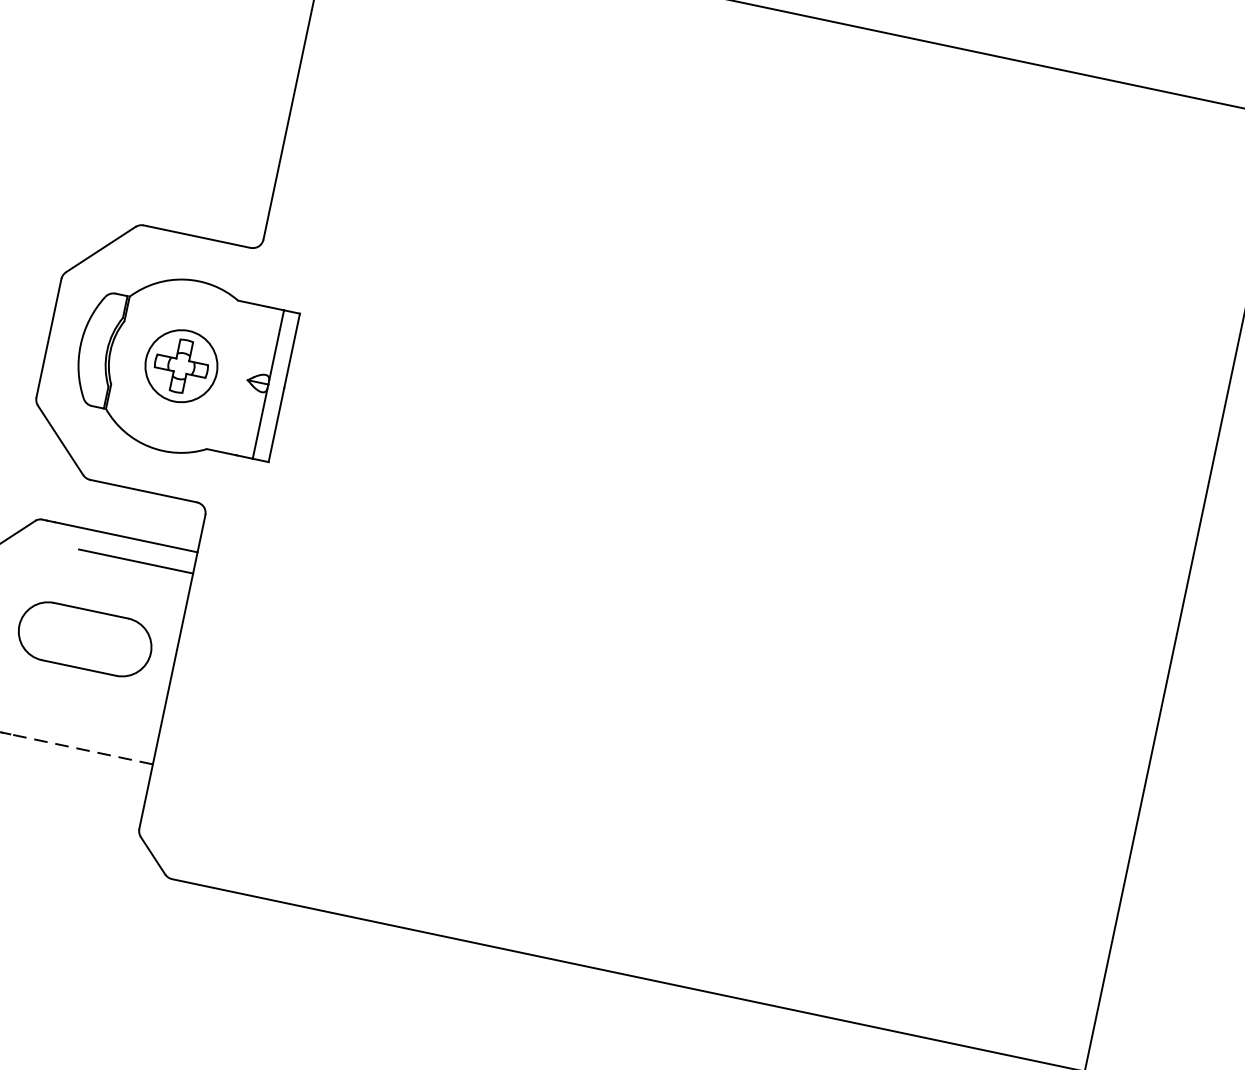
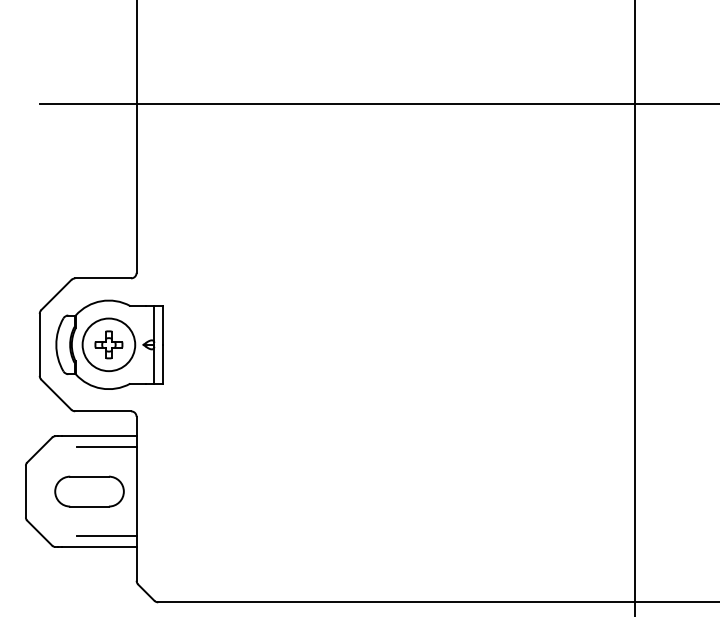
circle: (180, 365) -> (108, 344), size x1.43
line: (99, 730) -> (106, 535), added
line: (80, 748) -> (98, 546), dashed -> solid

